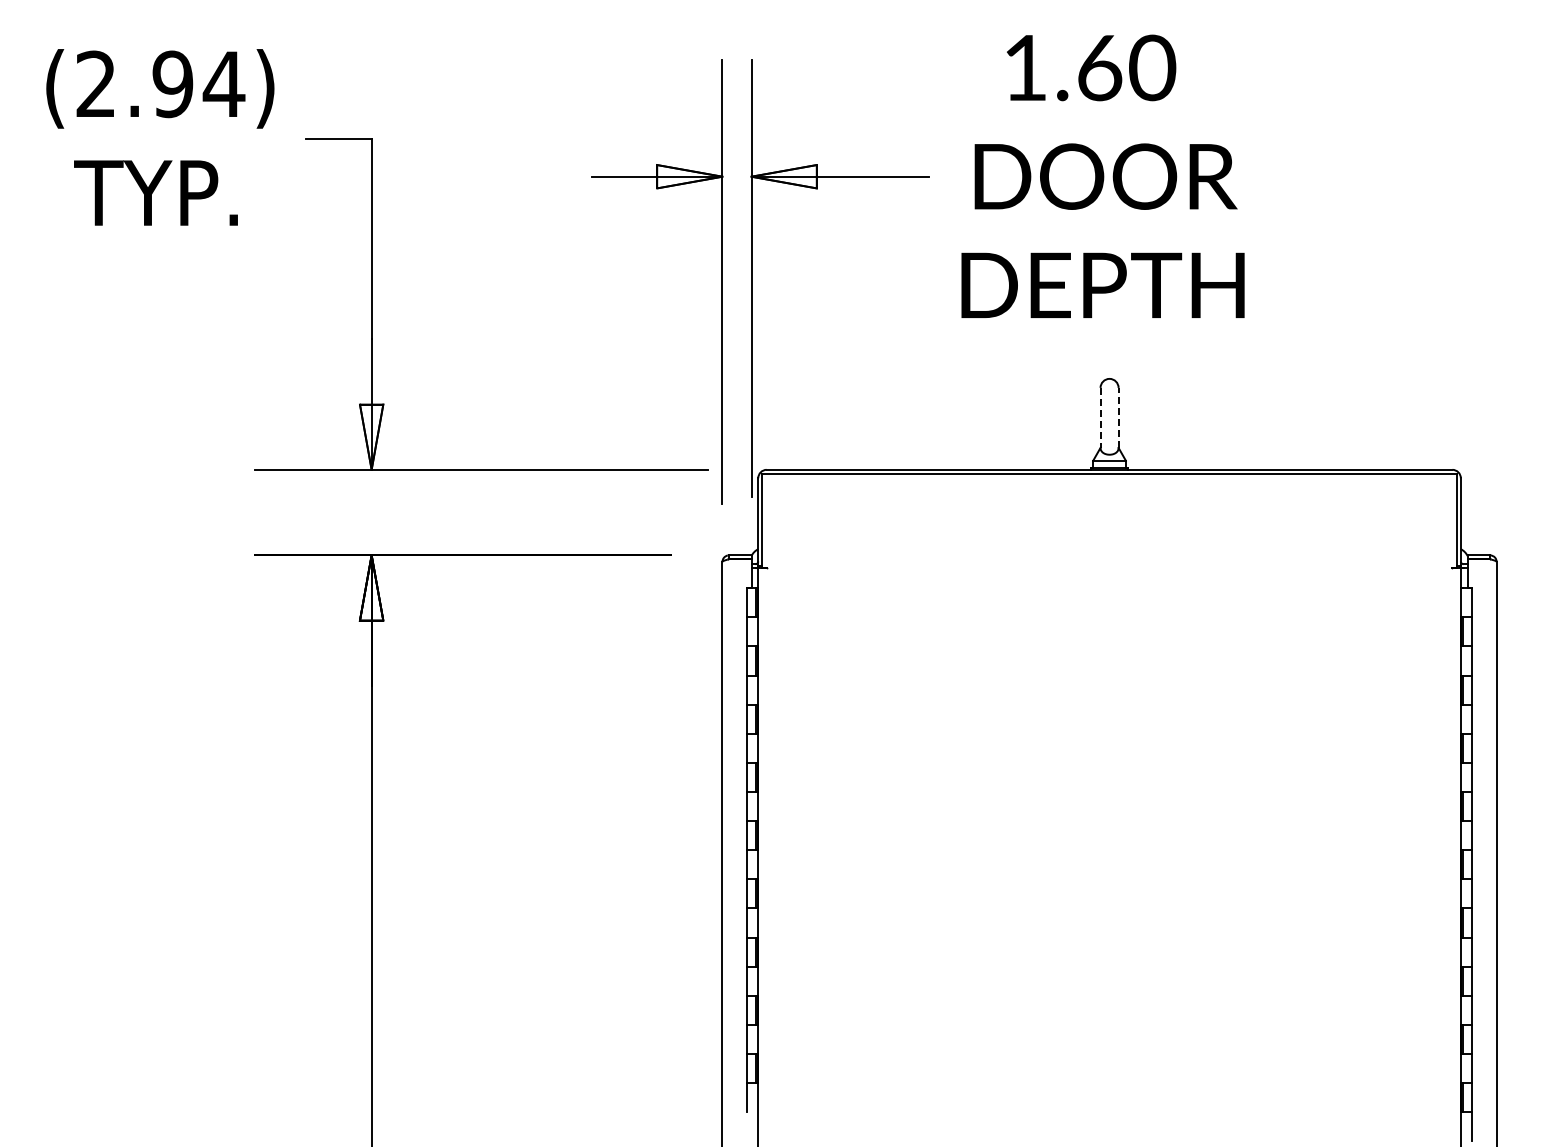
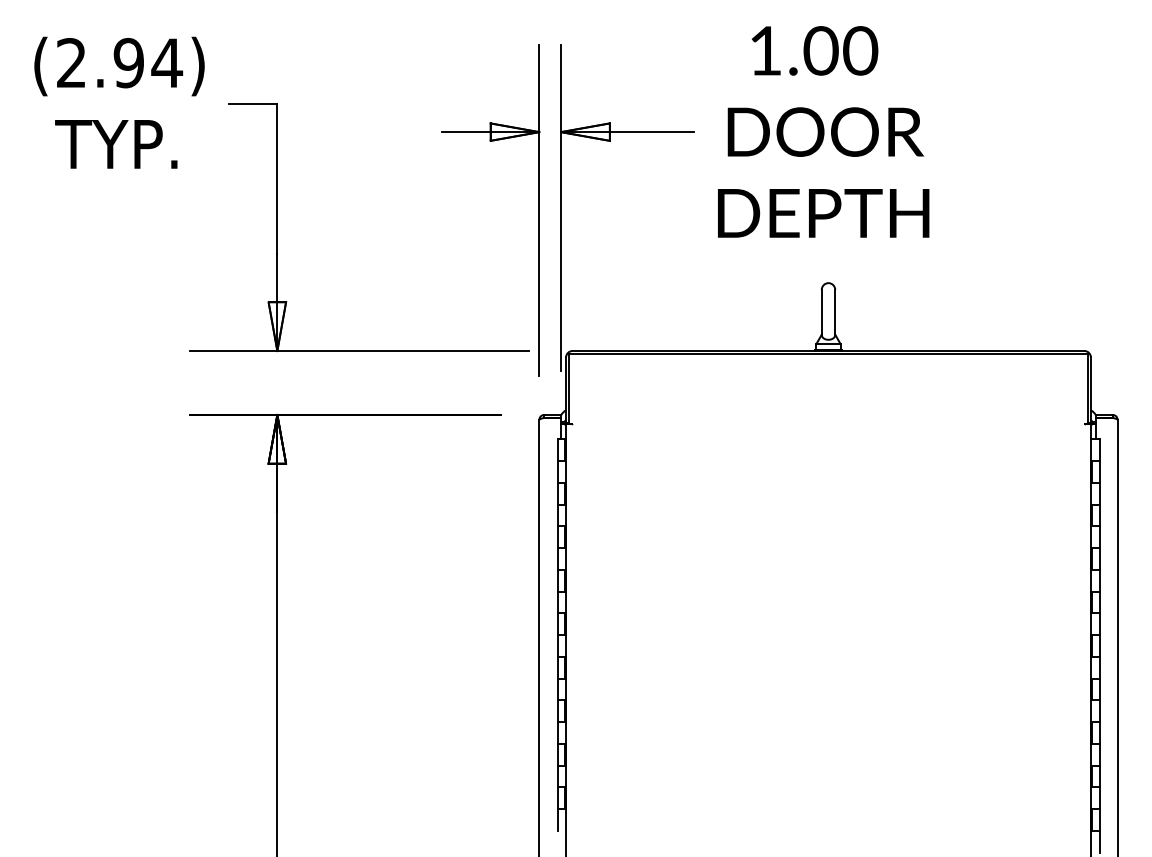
text: (1099, 67) -> (820, 50), 1.60 -> 1.00
line: (1100, 417) -> (821, 311), dashed -> solid
line: (1118, 417) -> (835, 311), dashed -> solid

